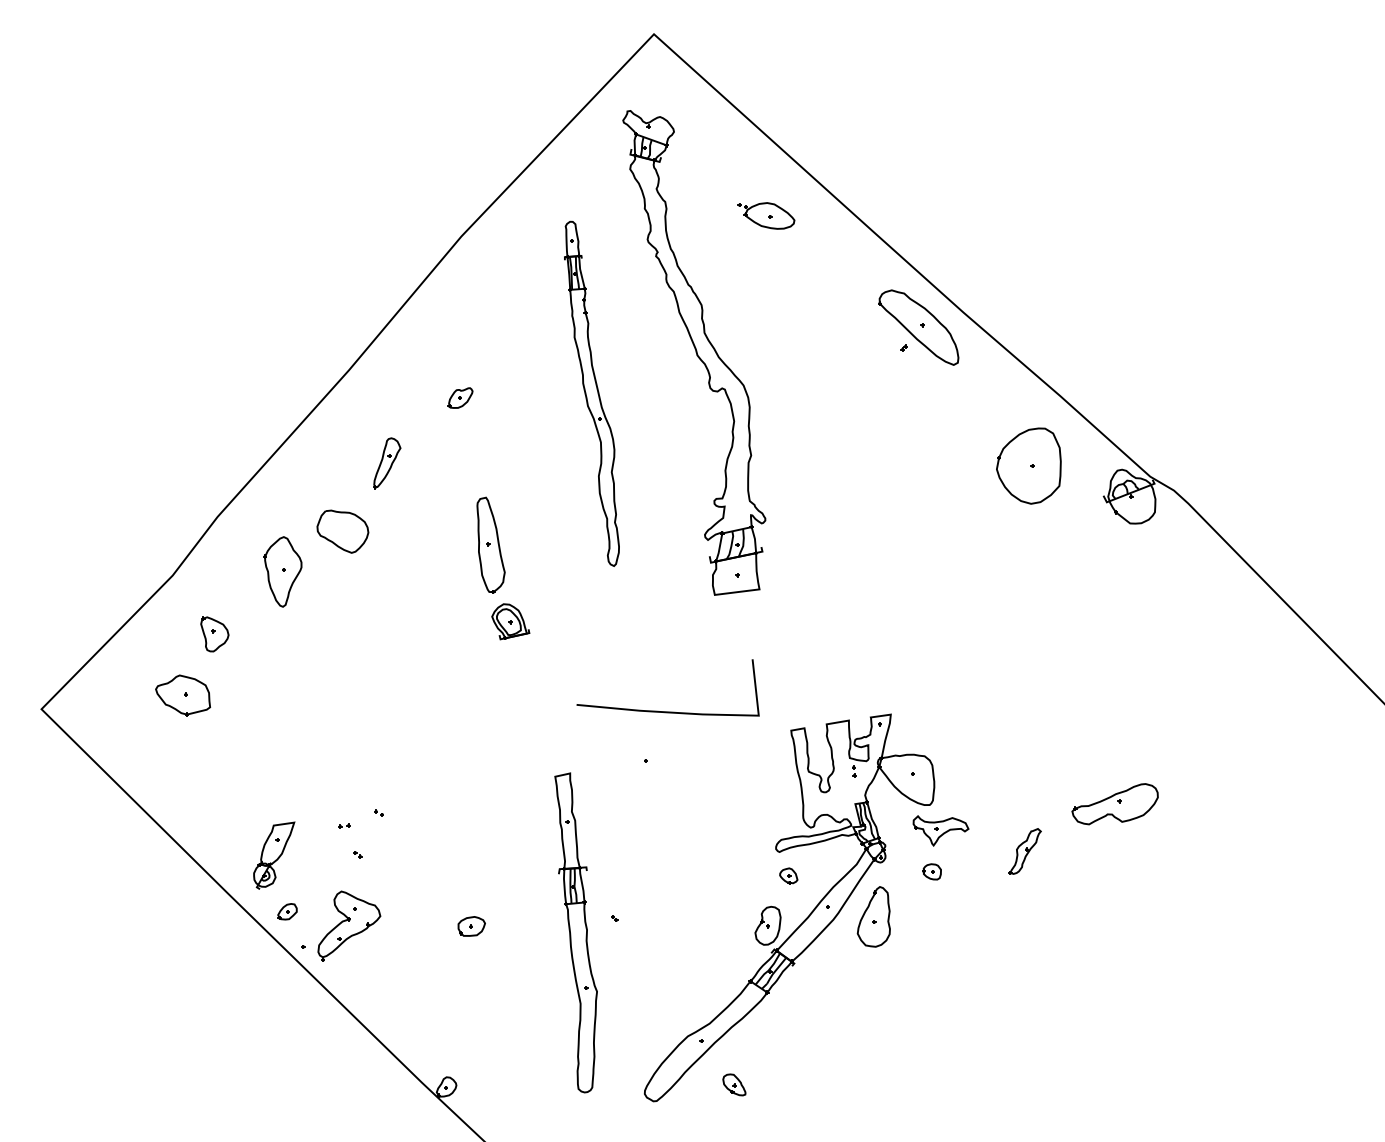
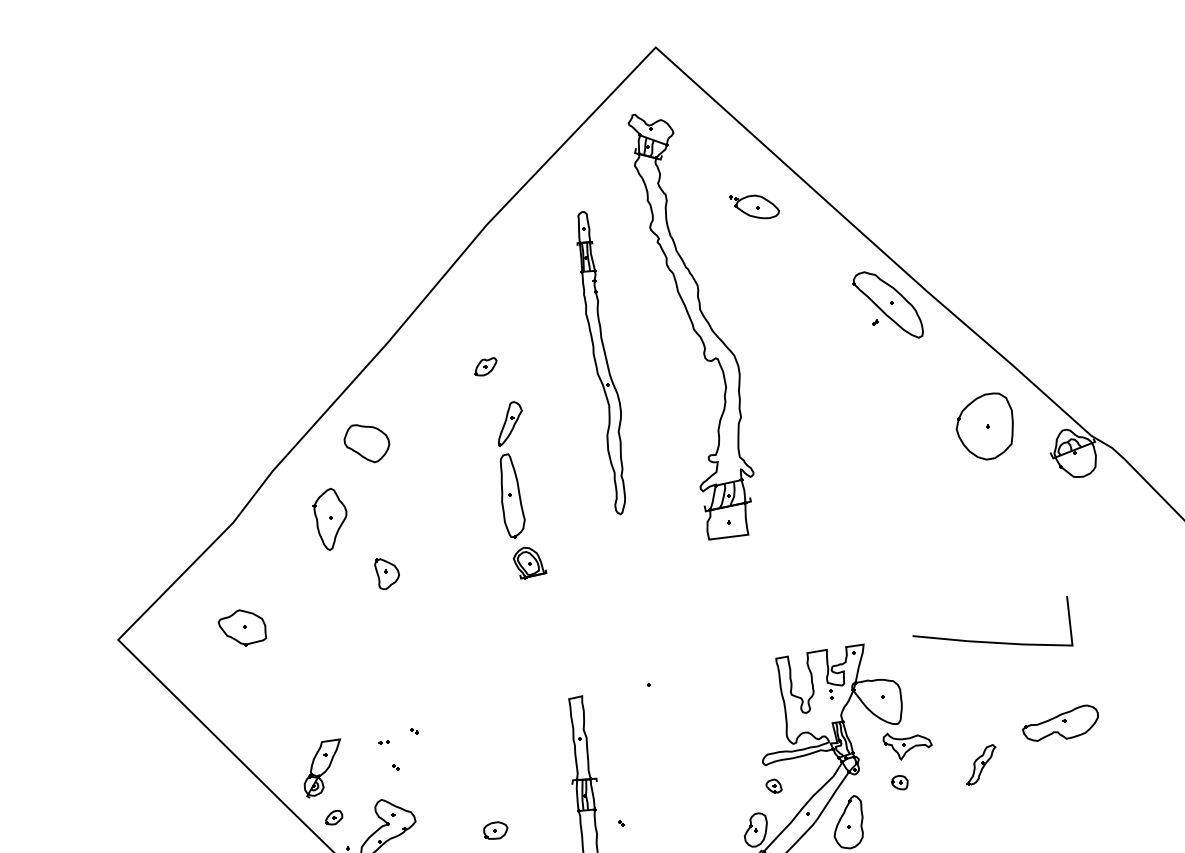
part: (387, 463) -> (510, 424), moved
part: (342, 531) -> (366, 443), moved
part: (214, 634) -> (386, 574), moved
line: (667, 711) -> (992, 641), moved

